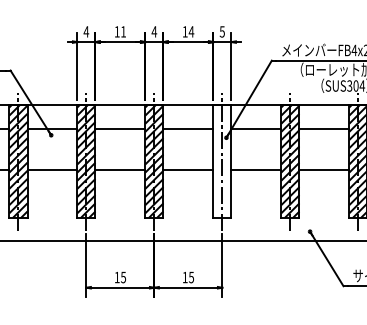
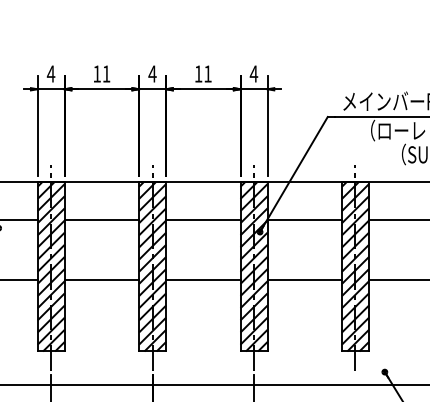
text: (191, 31) -> (207, 73), 14 -> 11
text: (222, 31) -> (254, 73), 5 -> 4
hatch: (222, 160) -> (254, 265), added

